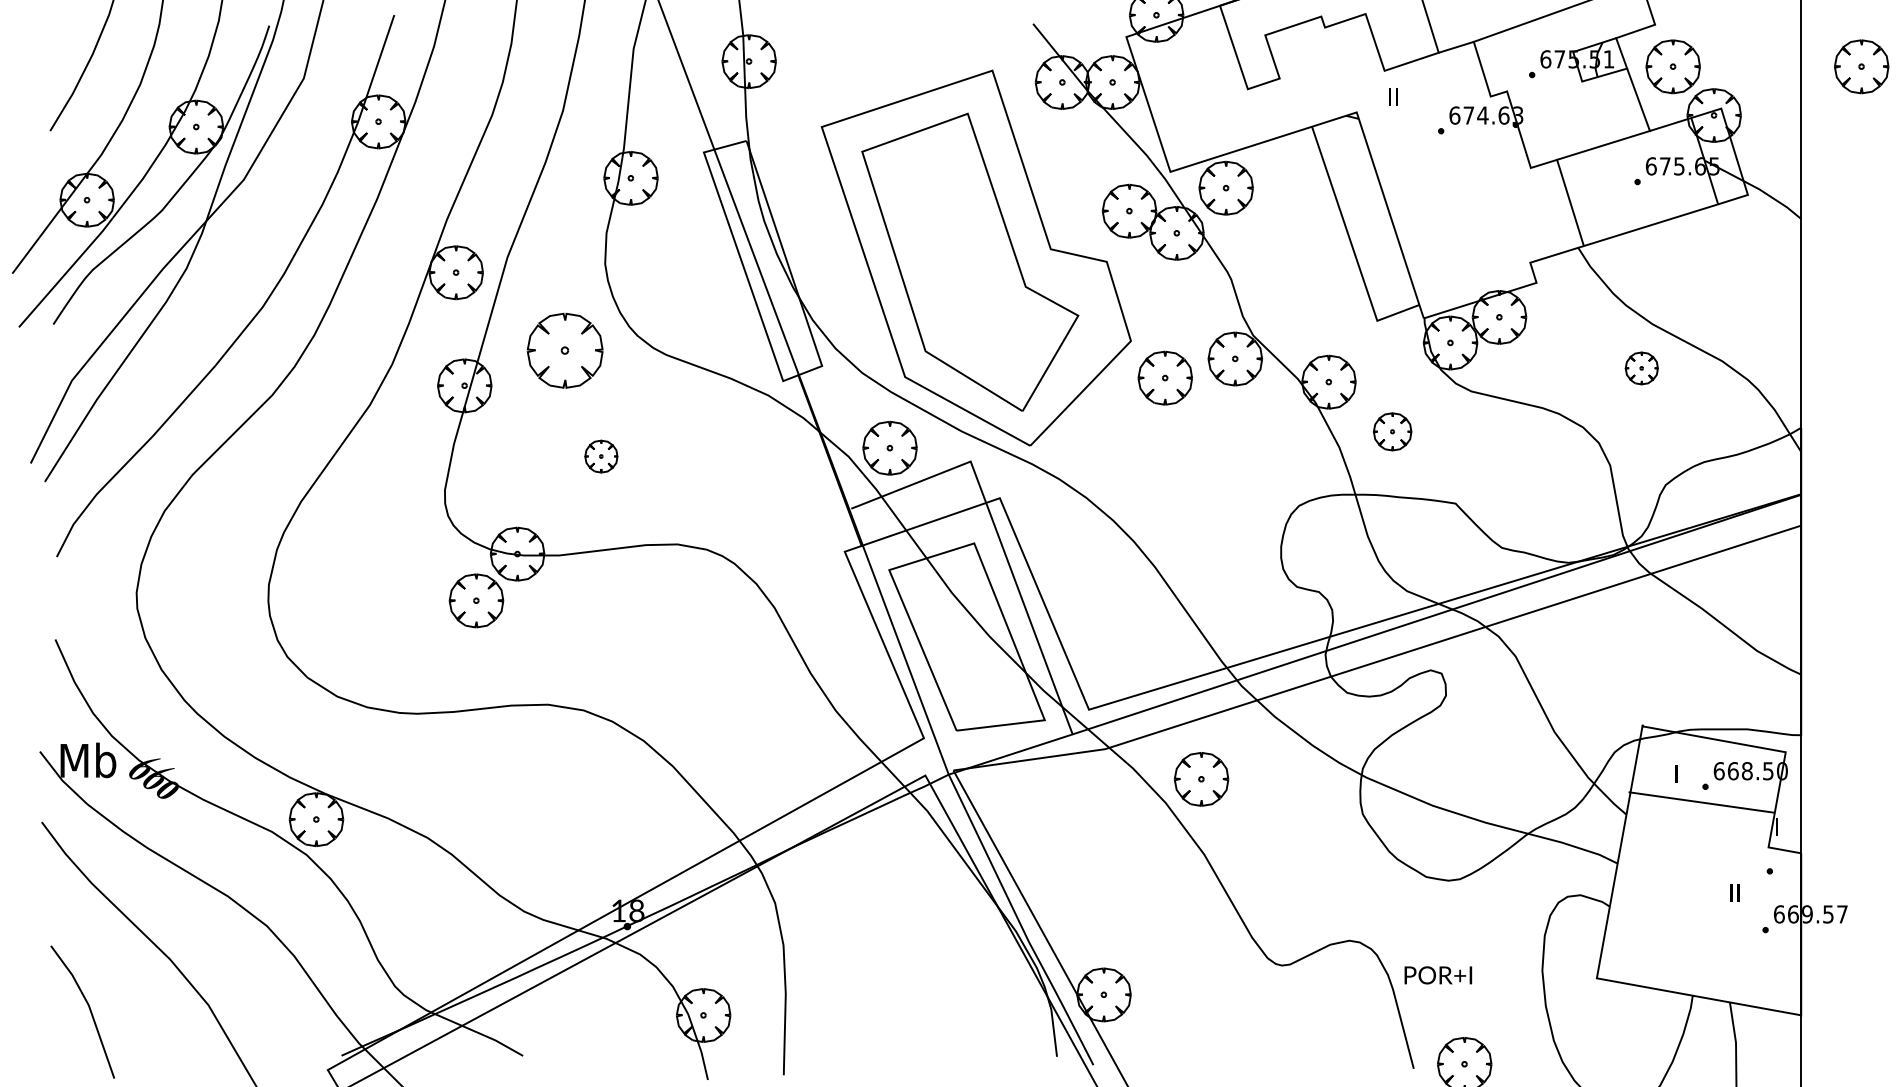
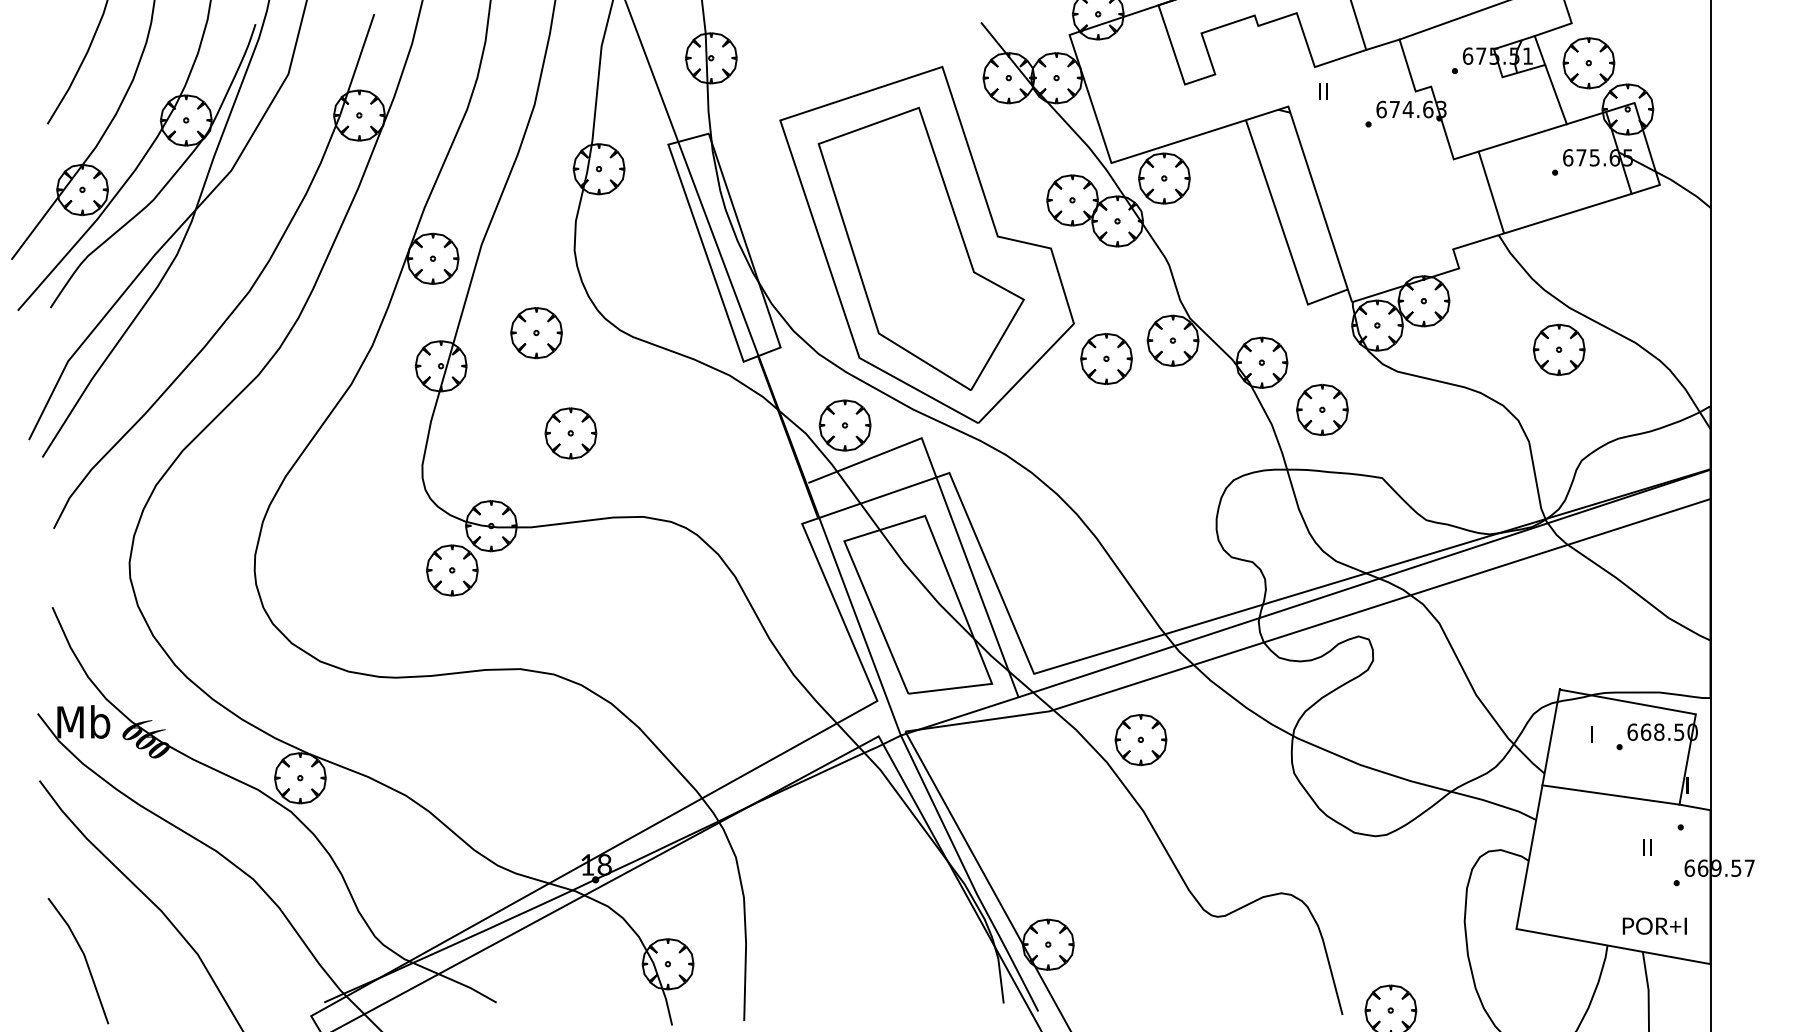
part: (1861, 67) -> (1767, 63), removed
part: (565, 351) -> (536, 333), size x0.71
part: (1641, 368) -> (1558, 349), size x1.67
part: (1392, 431) -> (1322, 409), size x1.43
part: (600, 456) -> (570, 433), size x1.67
line: (1701, 801) -> (1610, 794), moved
text: (1437, 974) -> (1654, 925), moved

